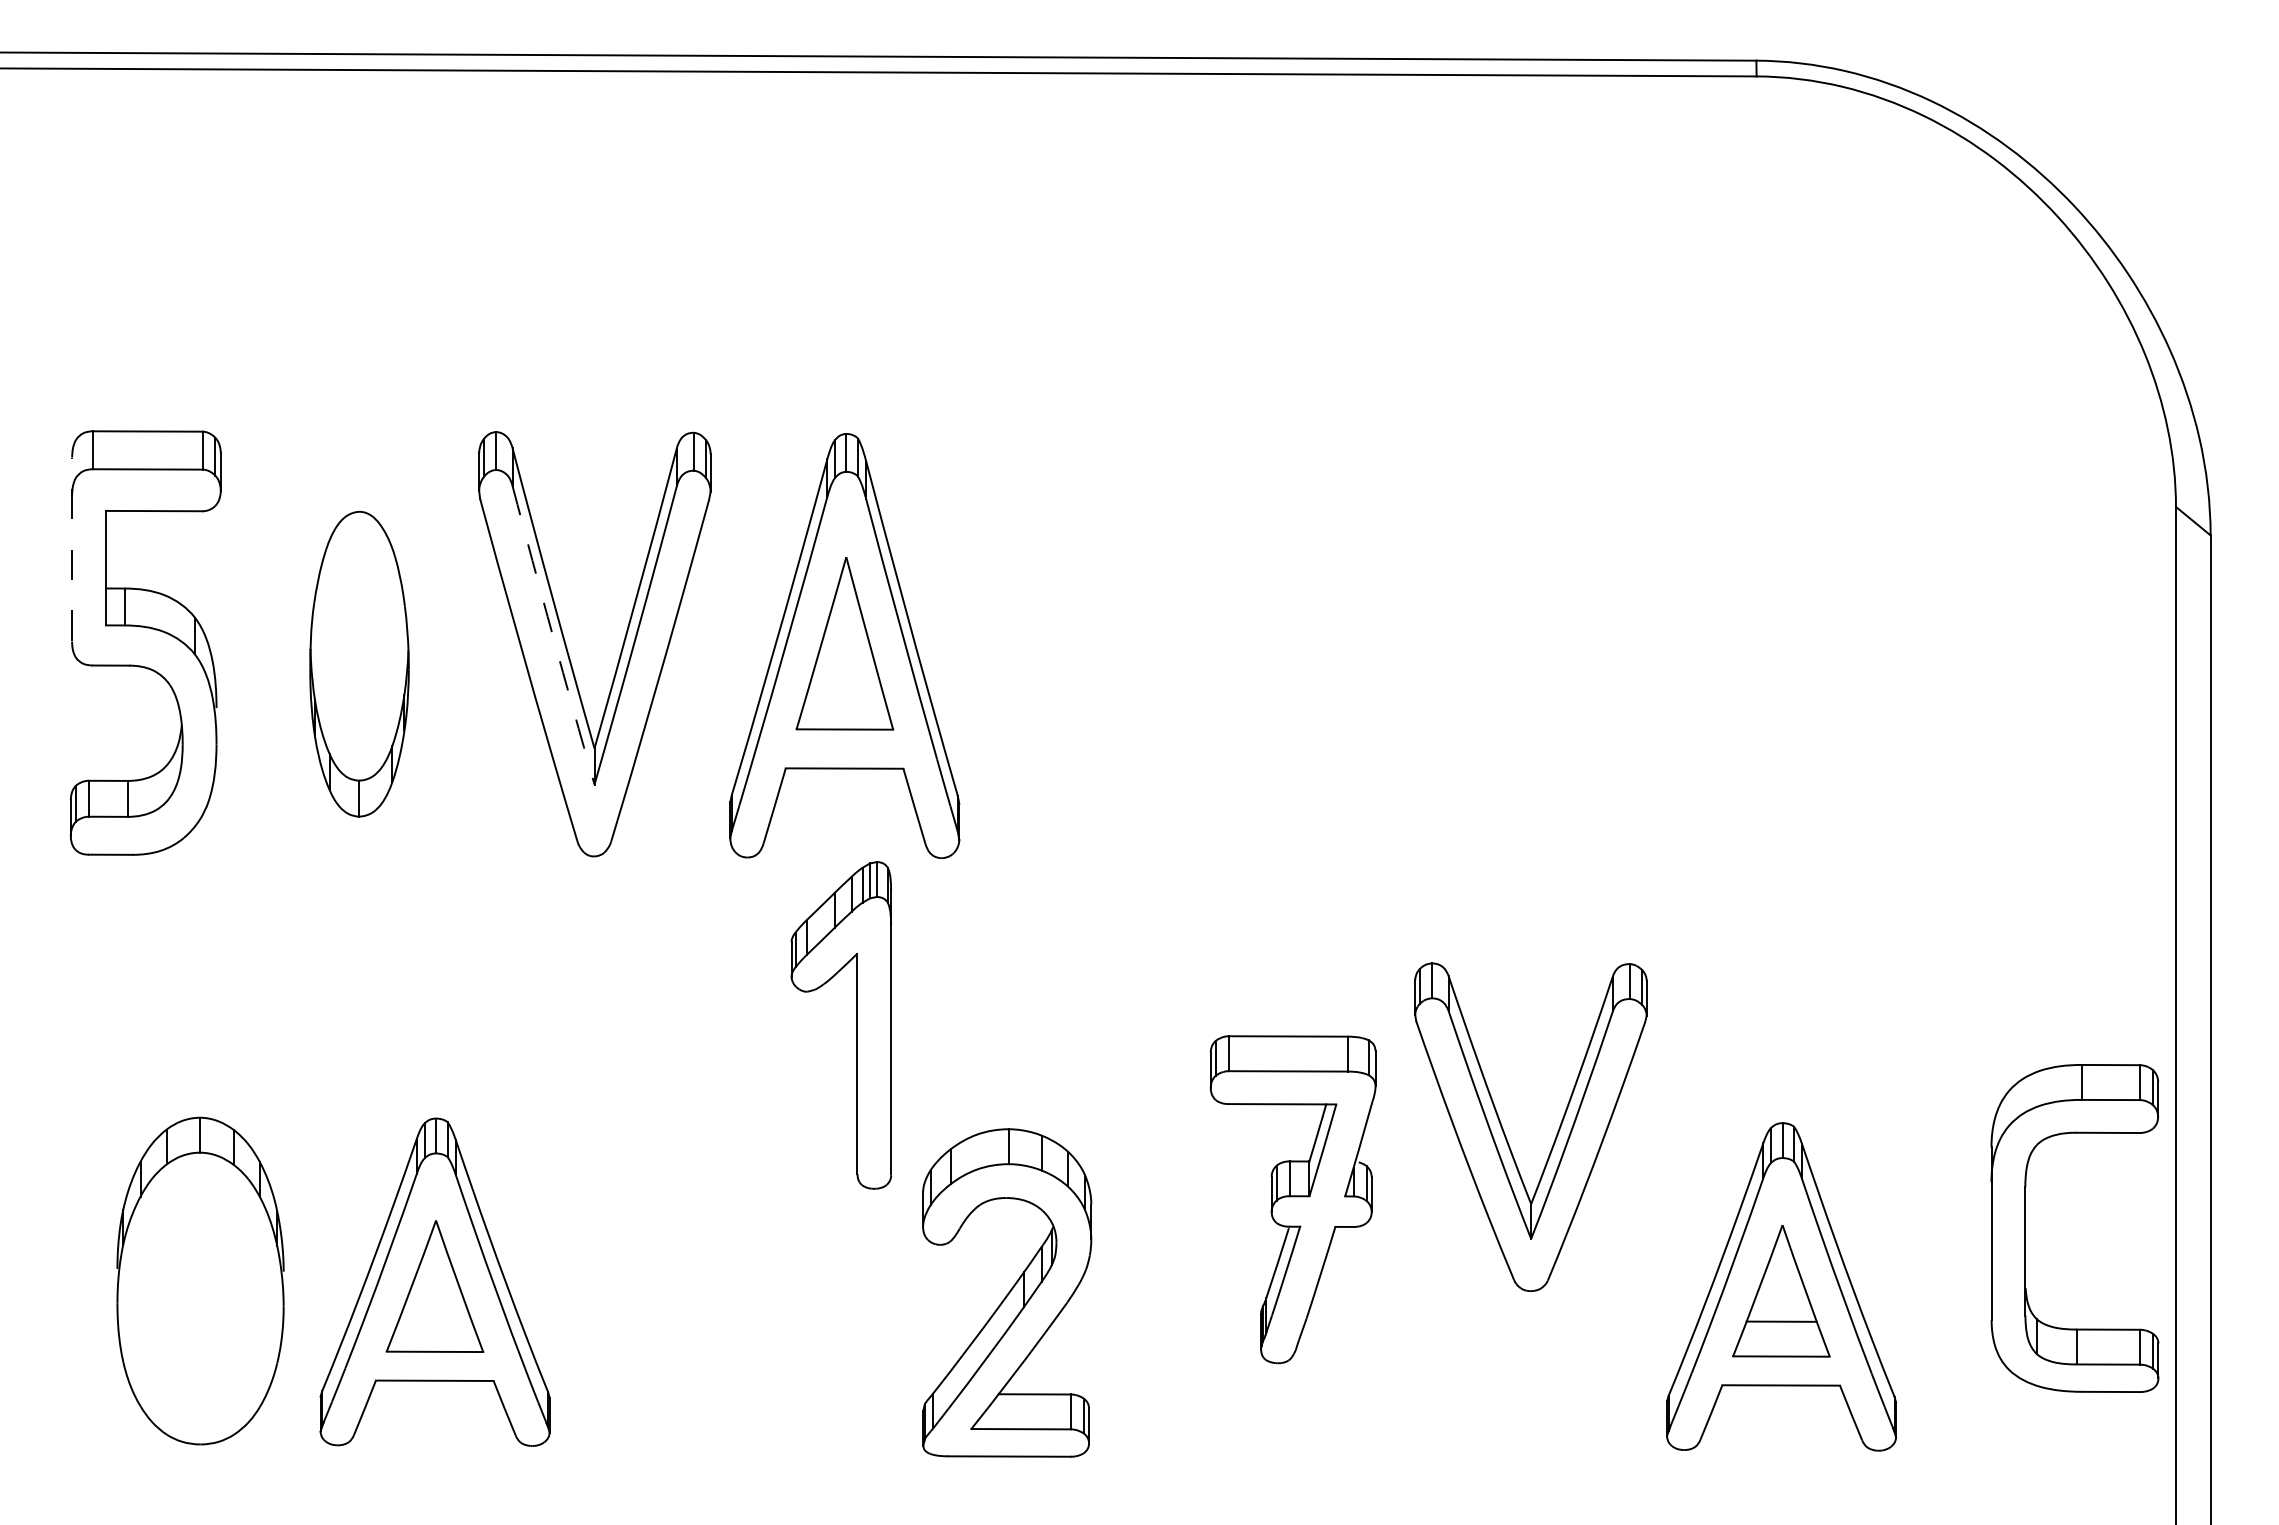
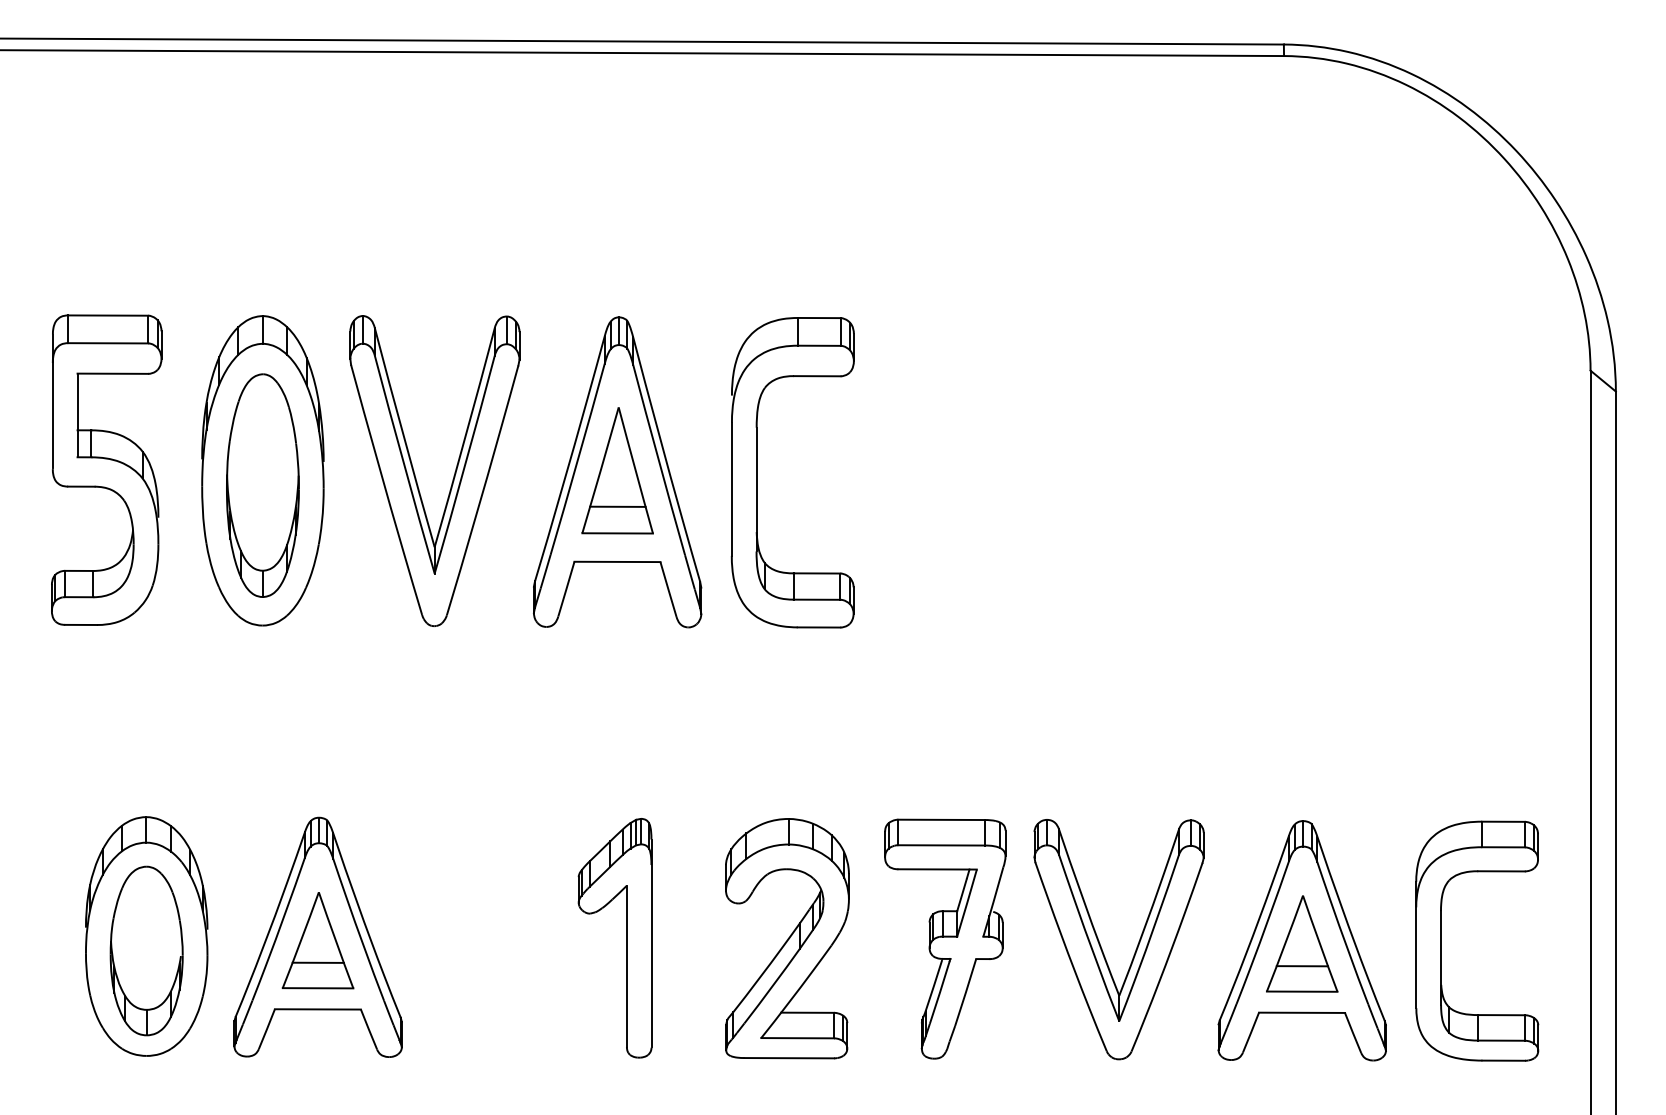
line: (72, 549) -> (53, 401), dashed -> solid
arc: (552, 635) -> (403, 464), dashed -> solid
part: (359, 643) -> (262, 470), added
part: (1035, 646) -> (756, 472), added
line: (845, 693) -> (618, 507), added
part: (856, 1025) -> (626, 938), moved
part: (1505, 1133) -> (1100, 944), moved
part: (1292, 1199) -> (944, 939), moved
part: (2025, 1228) -> (1441, 941), moved
part: (1007, 1292) -> (787, 938), moved
part: (200, 1300) -> (146, 950), added
line: (435, 1316) -> (318, 962), added

